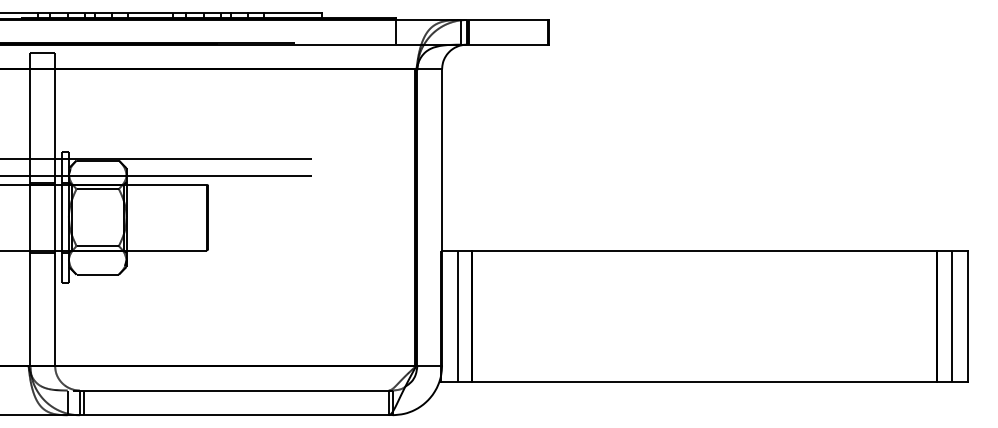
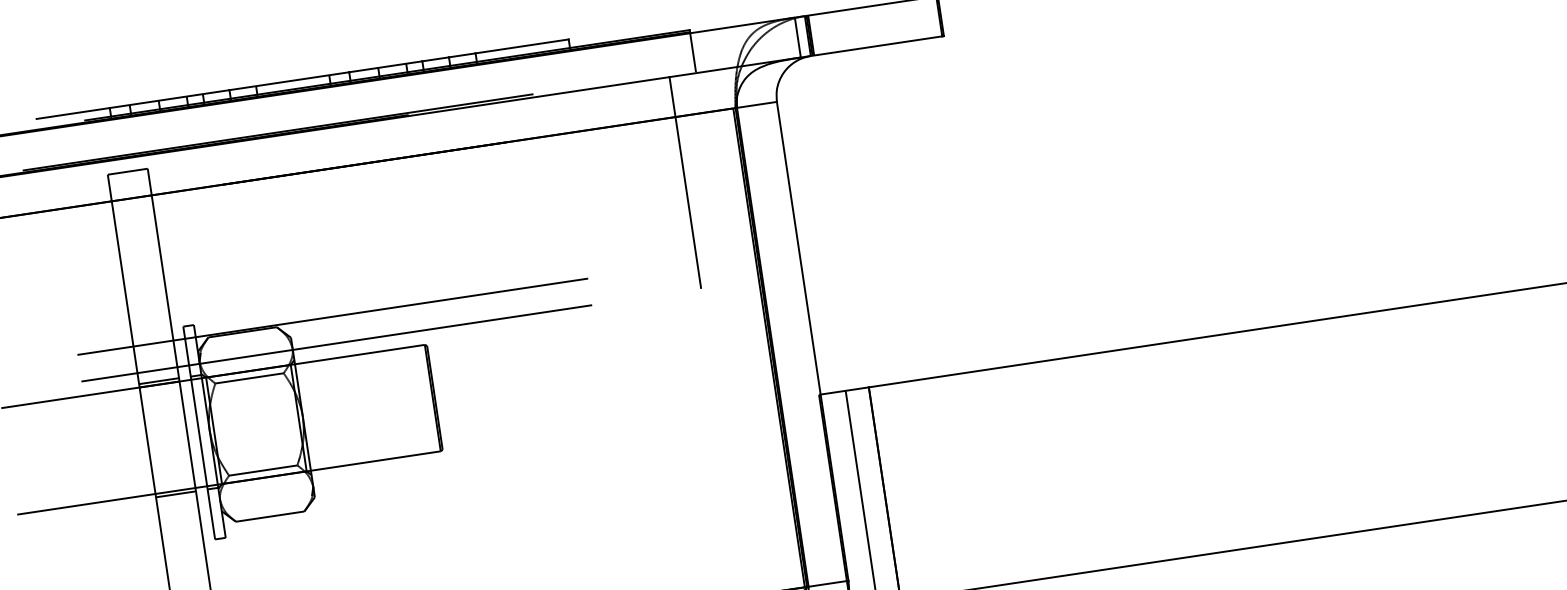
line: (379, 109) -> (685, 181), added

